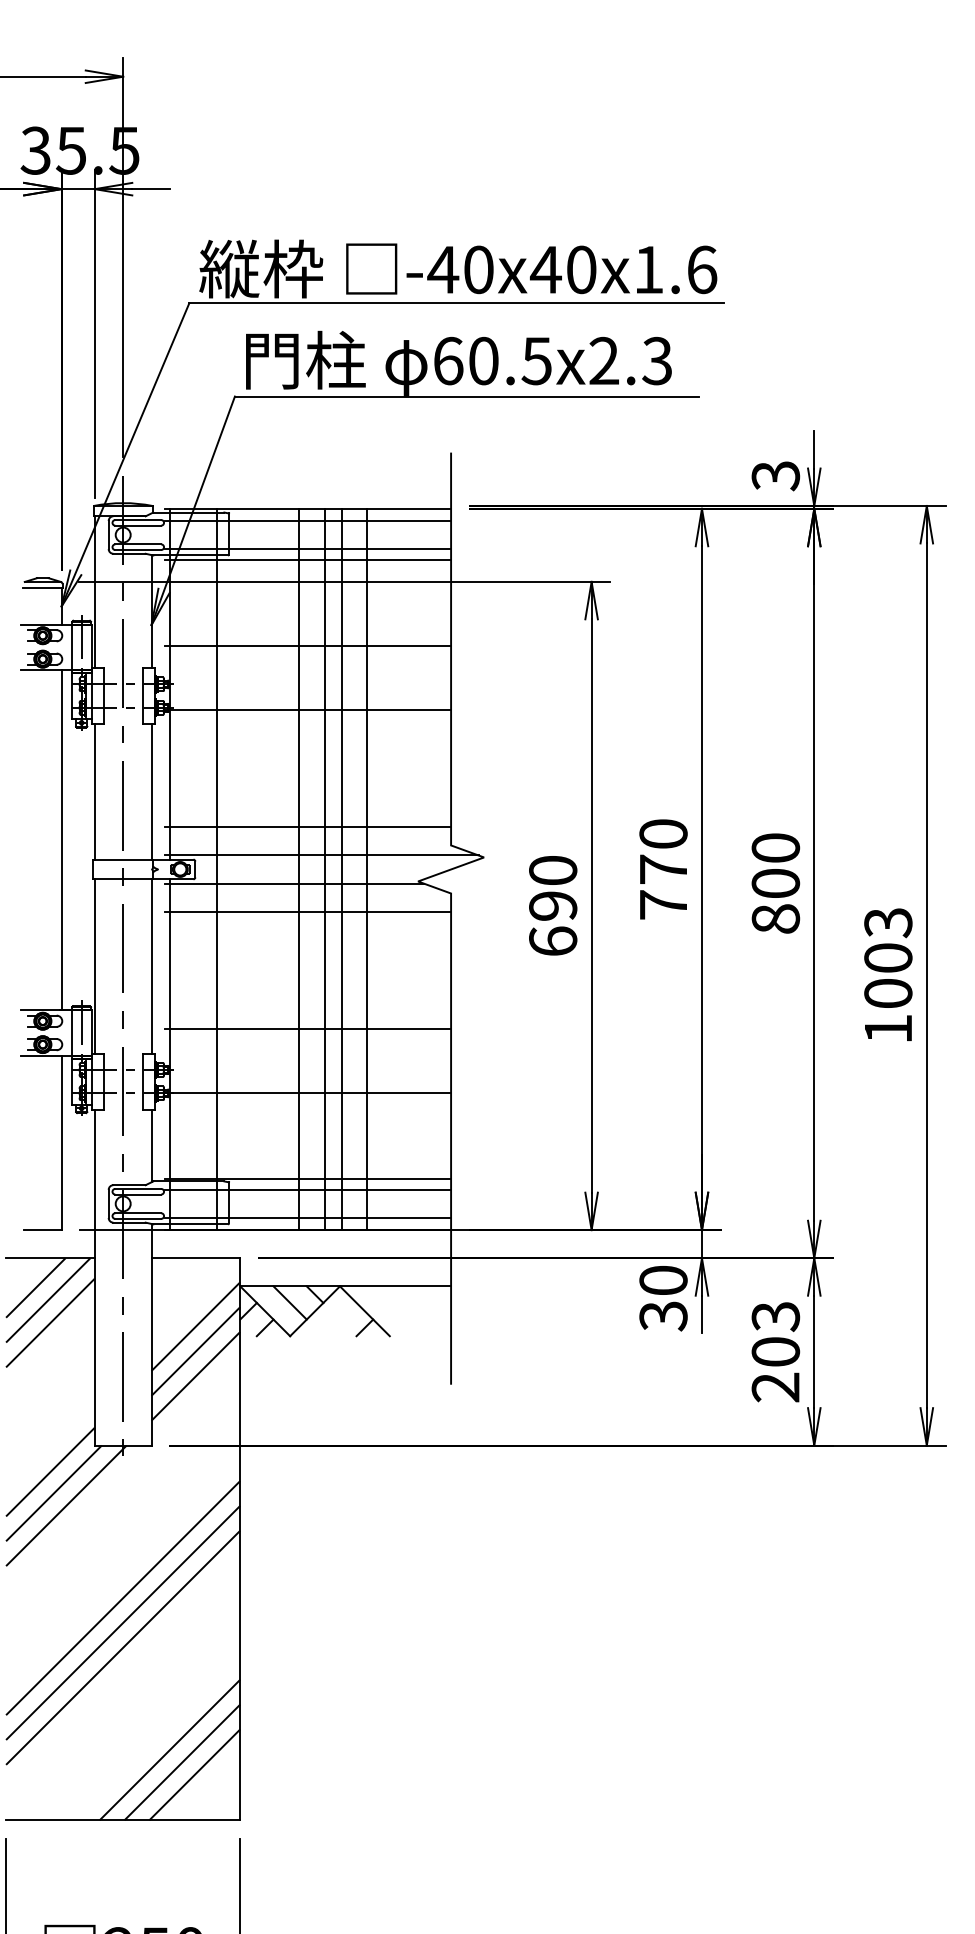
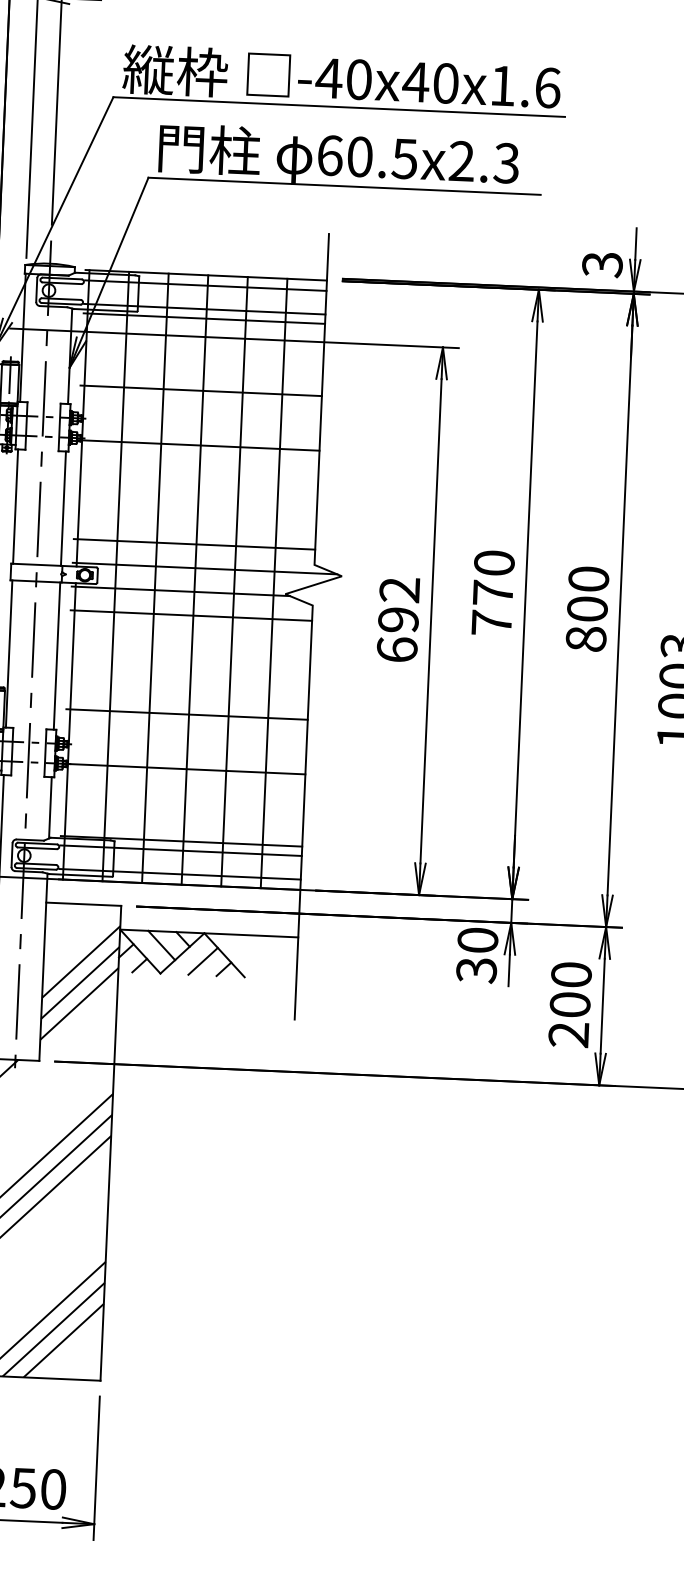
line: (298, 869) -> (155, 578), moved
line: (325, 869) -> (234, 581), moved
line: (341, 869) -> (194, 580), moved
line: (367, 869) -> (274, 583), moved
text: (553, 870) -> (400, 589), 690 -> 692
text: (775, 1316) -> (571, 974), 203 -> 200
line: (339, 1319) -> (202, 961), added

